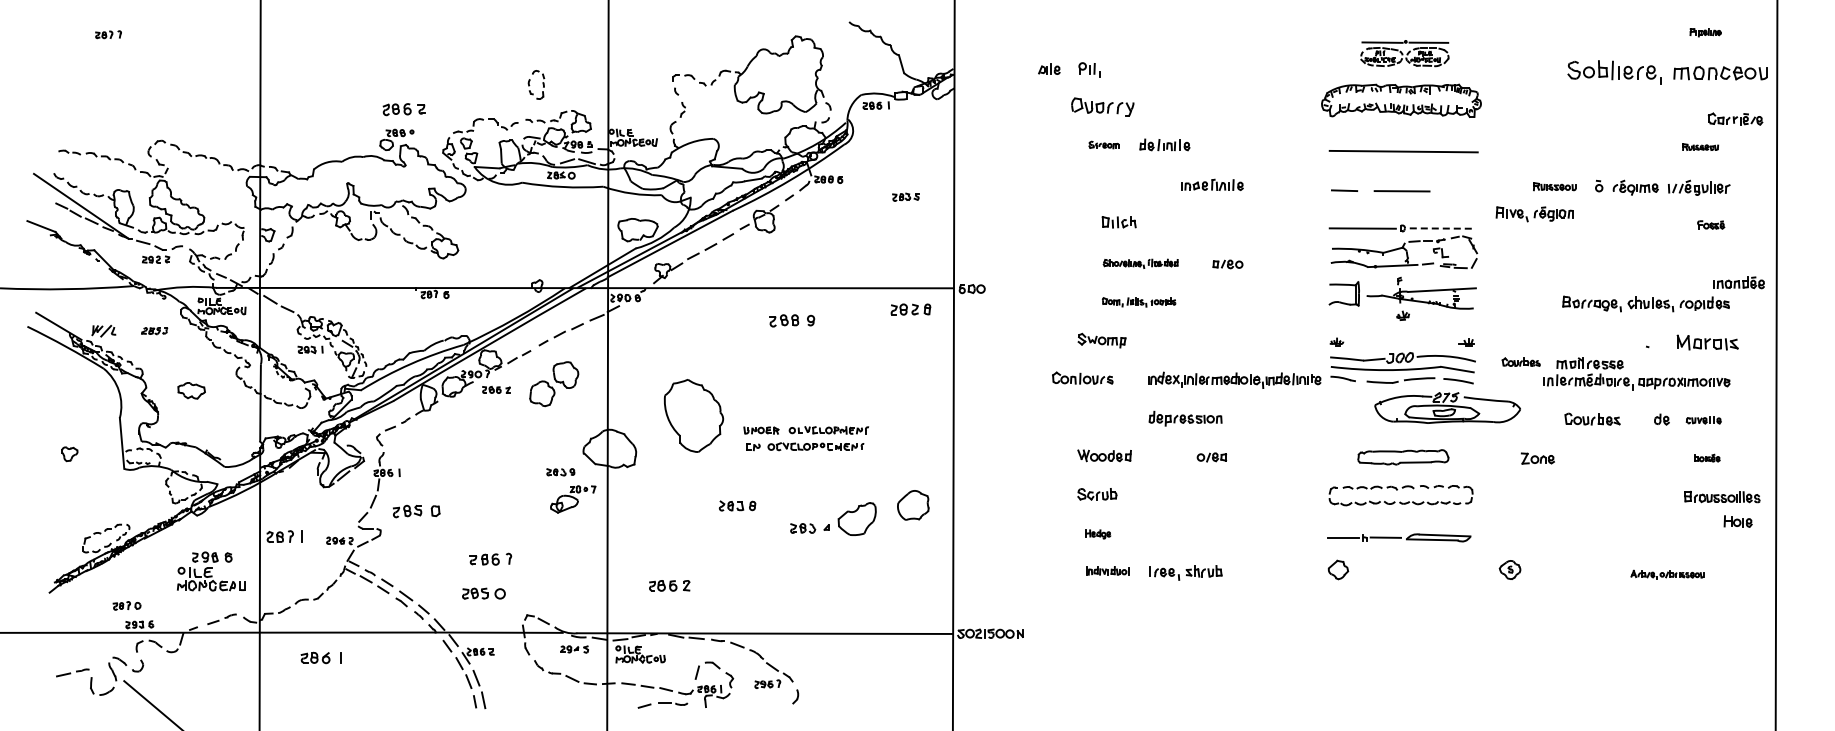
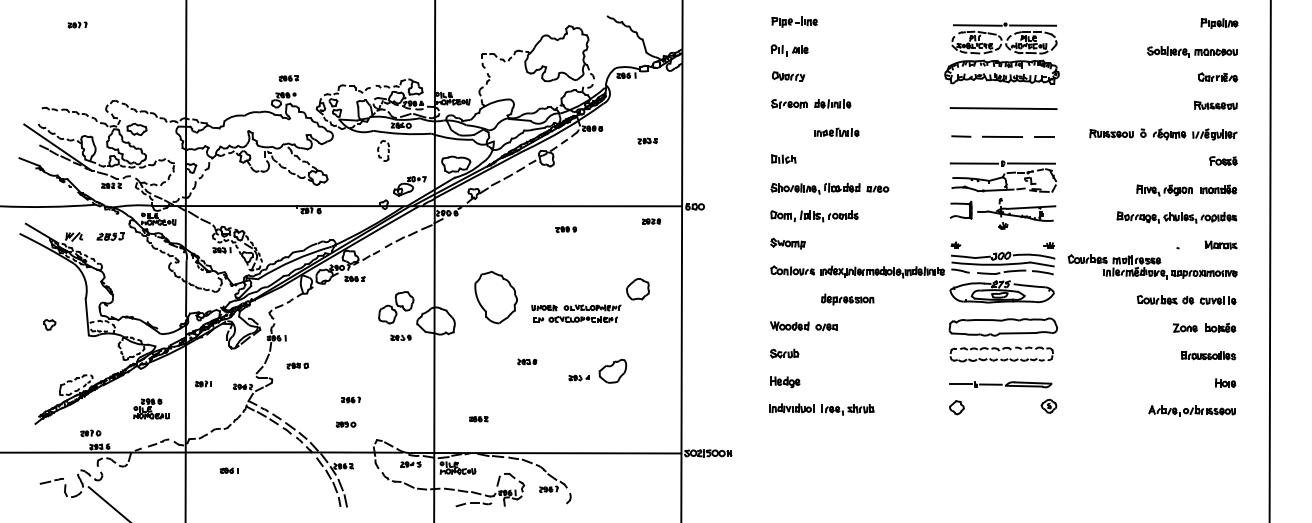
part: (1111, 30) -> (794, 21), added
part: (1705, 32) -> (1219, 23), size x1.67
part: (1404, 53) -> (1004, 38), size x1.67
part: (1049, 68) -> (800, 49), moved
part: (1667, 72) -> (1192, 52), size x0.62
part: (536, 84) -> (383, 150), moved
part: (1102, 106) -> (788, 76), size x0.71
part: (403, 109) -> (288, 78), size x0.62
part: (1735, 118) -> (1217, 77), moved
part: (1103, 144) -> (788, 103), size x1.67
part: (1700, 146) -> (1215, 104), size x1.67
part: (1212, 184) -> (836, 132), moved
part: (1554, 186) -> (1111, 133), size x1.43
line: (1461, 191) -> (1044, 137), added
part: (1534, 214) -> (1164, 190), moved
part: (1118, 222) -> (783, 159), moved
part: (1710, 224) -> (1222, 160), size x1.43
line: (1442, 228) -> (1031, 163), dashed -> solid
part: (1140, 263) -> (815, 188), size x1.67
part: (1738, 282) -> (1217, 189), moved
part: (1138, 302) -> (814, 216), size x1.67
part: (911, 309) -> (651, 221), size x0.62
part: (791, 320) -> (565, 229), size x0.62
part: (154, 330) -> (110, 236), size x1.43
part: (1707, 342) -> (1220, 245), size x0.71
part: (1520, 361) -> (1087, 258), size x1.43
part: (1082, 377) -> (792, 270), moved
part: (554, 384) -> (396, 307), moved
part: (191, 390) -> (136, 129), moved
part: (1447, 407) -> (1002, 291), moved
part: (1592, 418) -> (1157, 299), moved
part: (1703, 419) -> (1217, 300), size x1.43
part: (1211, 457) -> (826, 327), moved
part: (1403, 457) -> (1003, 327), size x1.67
part: (1707, 457) -> (1220, 327), size x1.67
part: (1537, 458) -> (1185, 327), moved
part: (1722, 496) -> (1208, 355), moved
part: (573, 499) -> (410, 186), moved
part: (736, 505) -> (526, 361), size x0.71
part: (913, 505) -> (638, 289), moved
part: (416, 511) -> (297, 365), size x0.62
part: (1737, 521) -> (1225, 383), moved
part: (809, 528) -> (578, 378), size x0.71
part: (1098, 534) -> (785, 382), size x1.67
part: (284, 536) -> (203, 383), size x0.62
part: (490, 558) -> (350, 399), size x0.62
part: (1509, 569) -> (1048, 405), moved
part: (1107, 570) -> (791, 408), size x1.43
part: (211, 571) -> (151, 408), size x0.71
part: (1667, 574) -> (1192, 410), size x1.67
part: (669, 586) -> (478, 419), size x0.62
part: (484, 593) -> (346, 424), size x0.62
part: (320, 658) -> (229, 470), size x0.62

